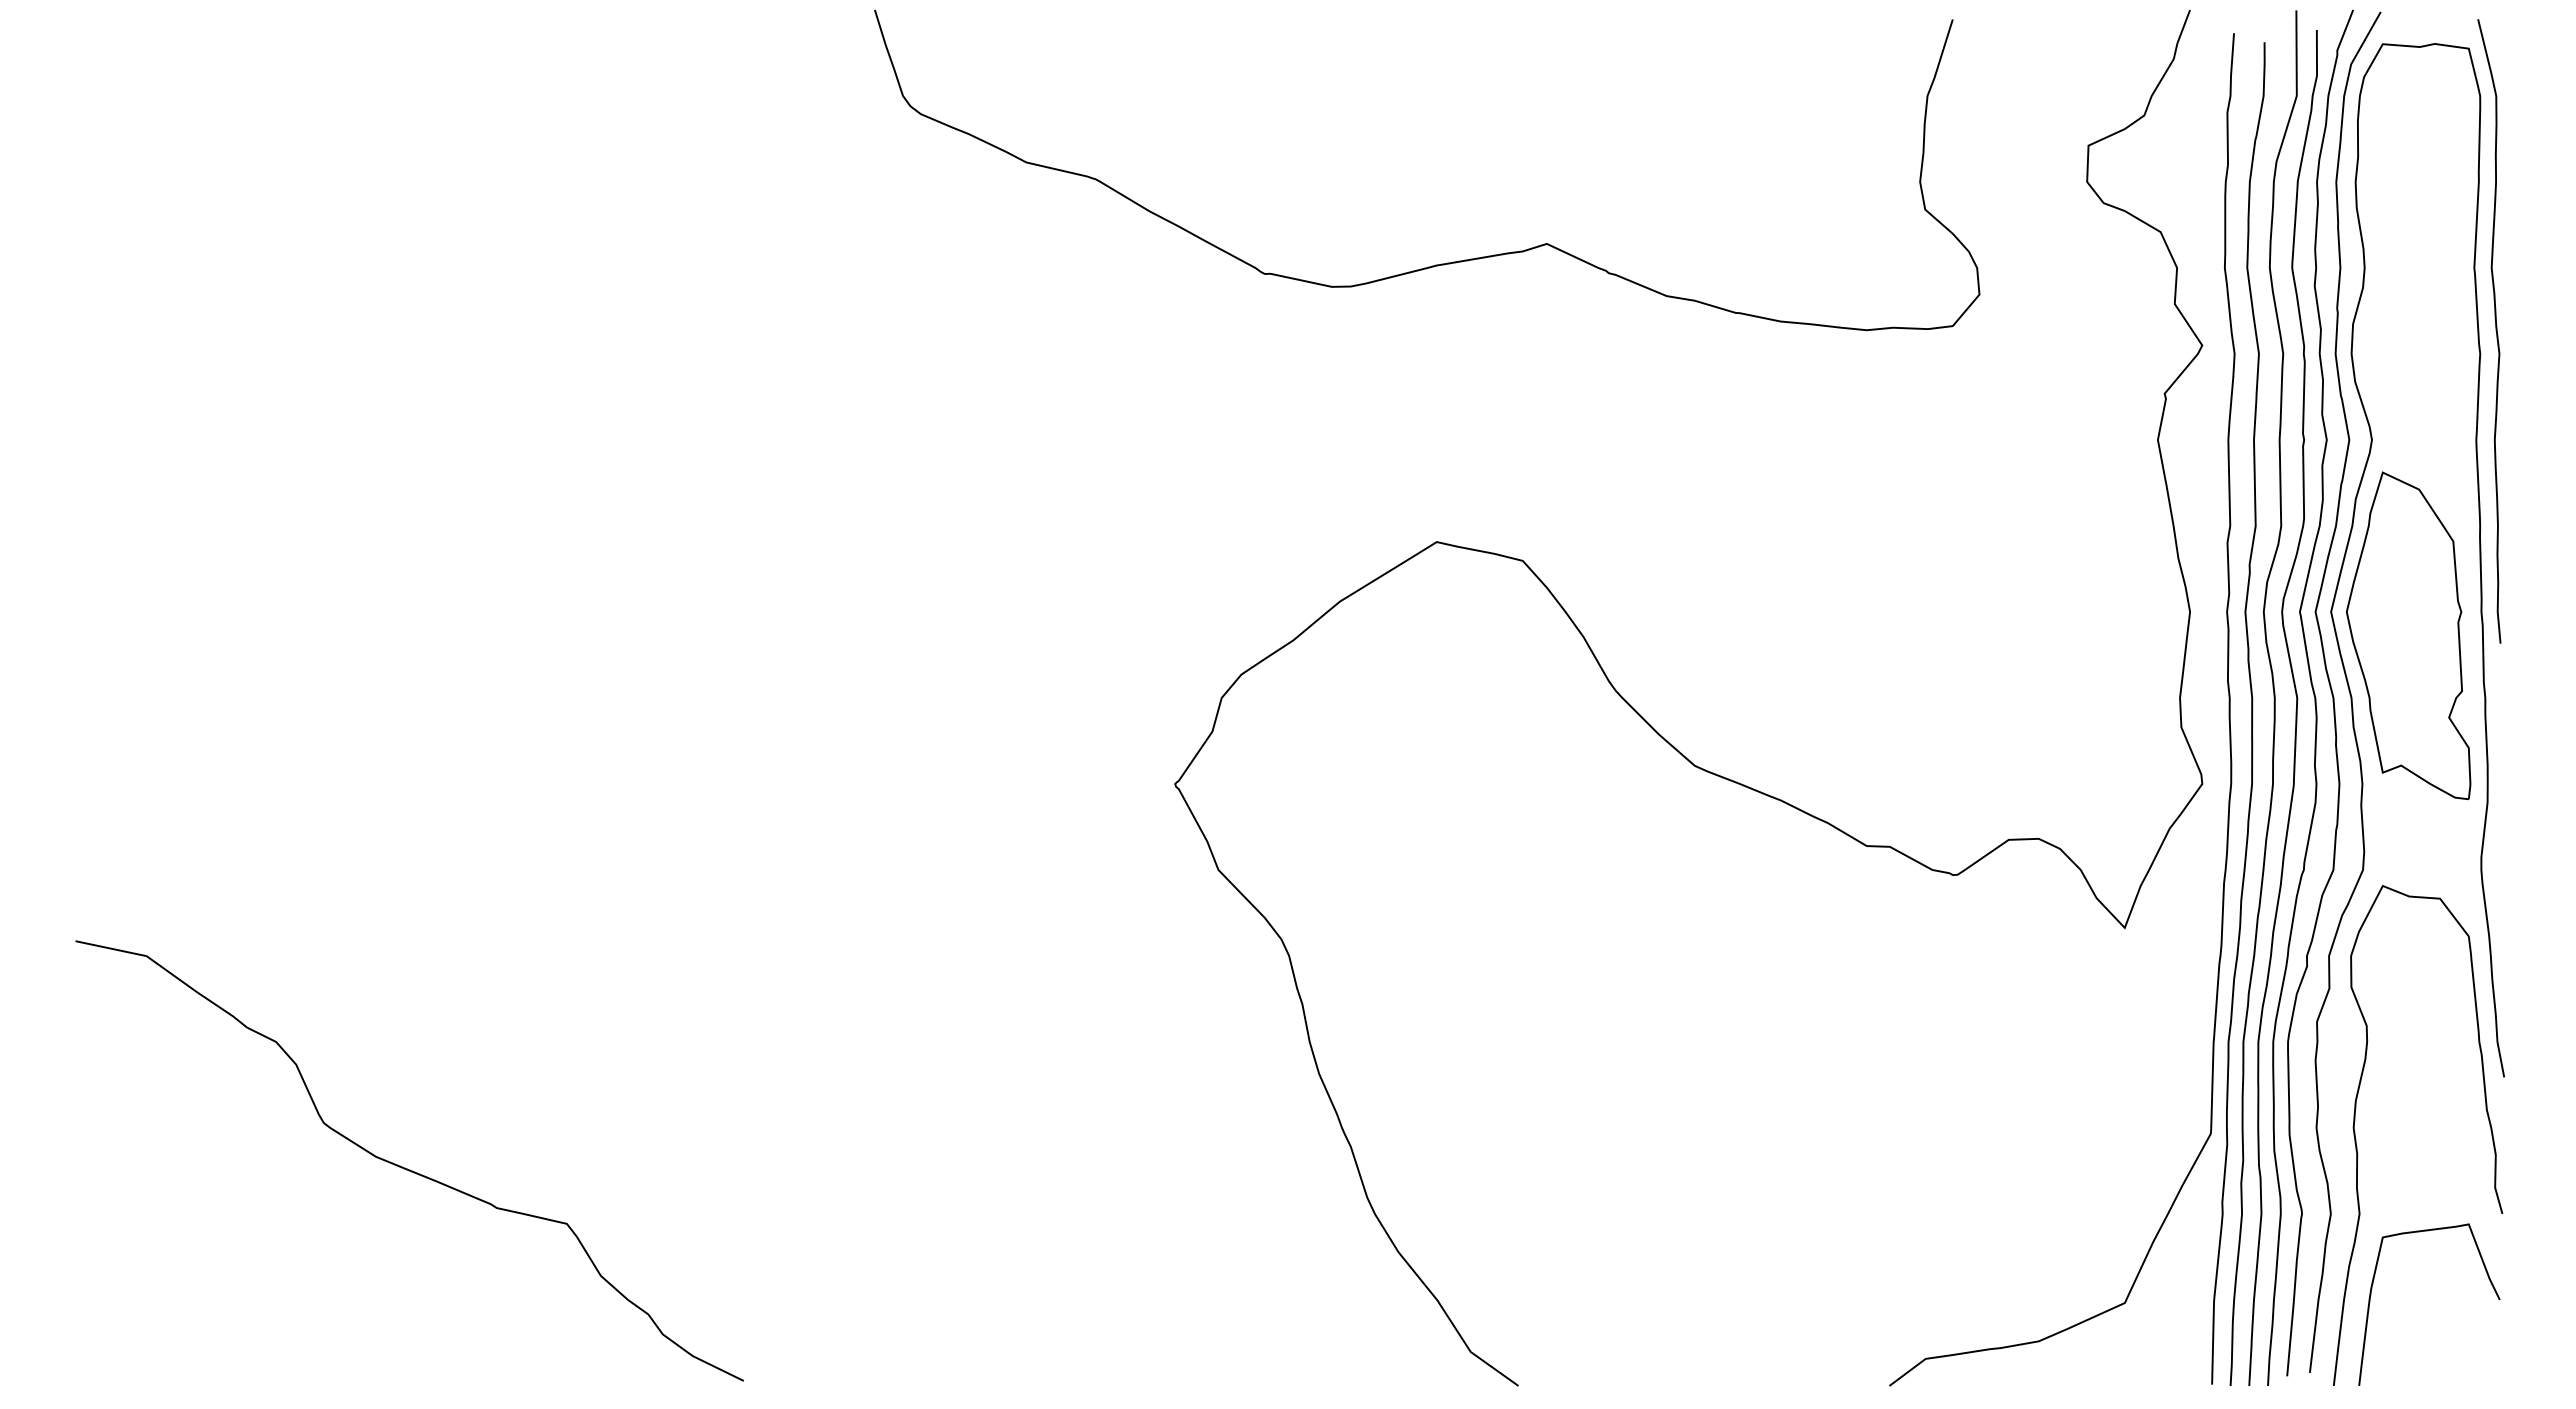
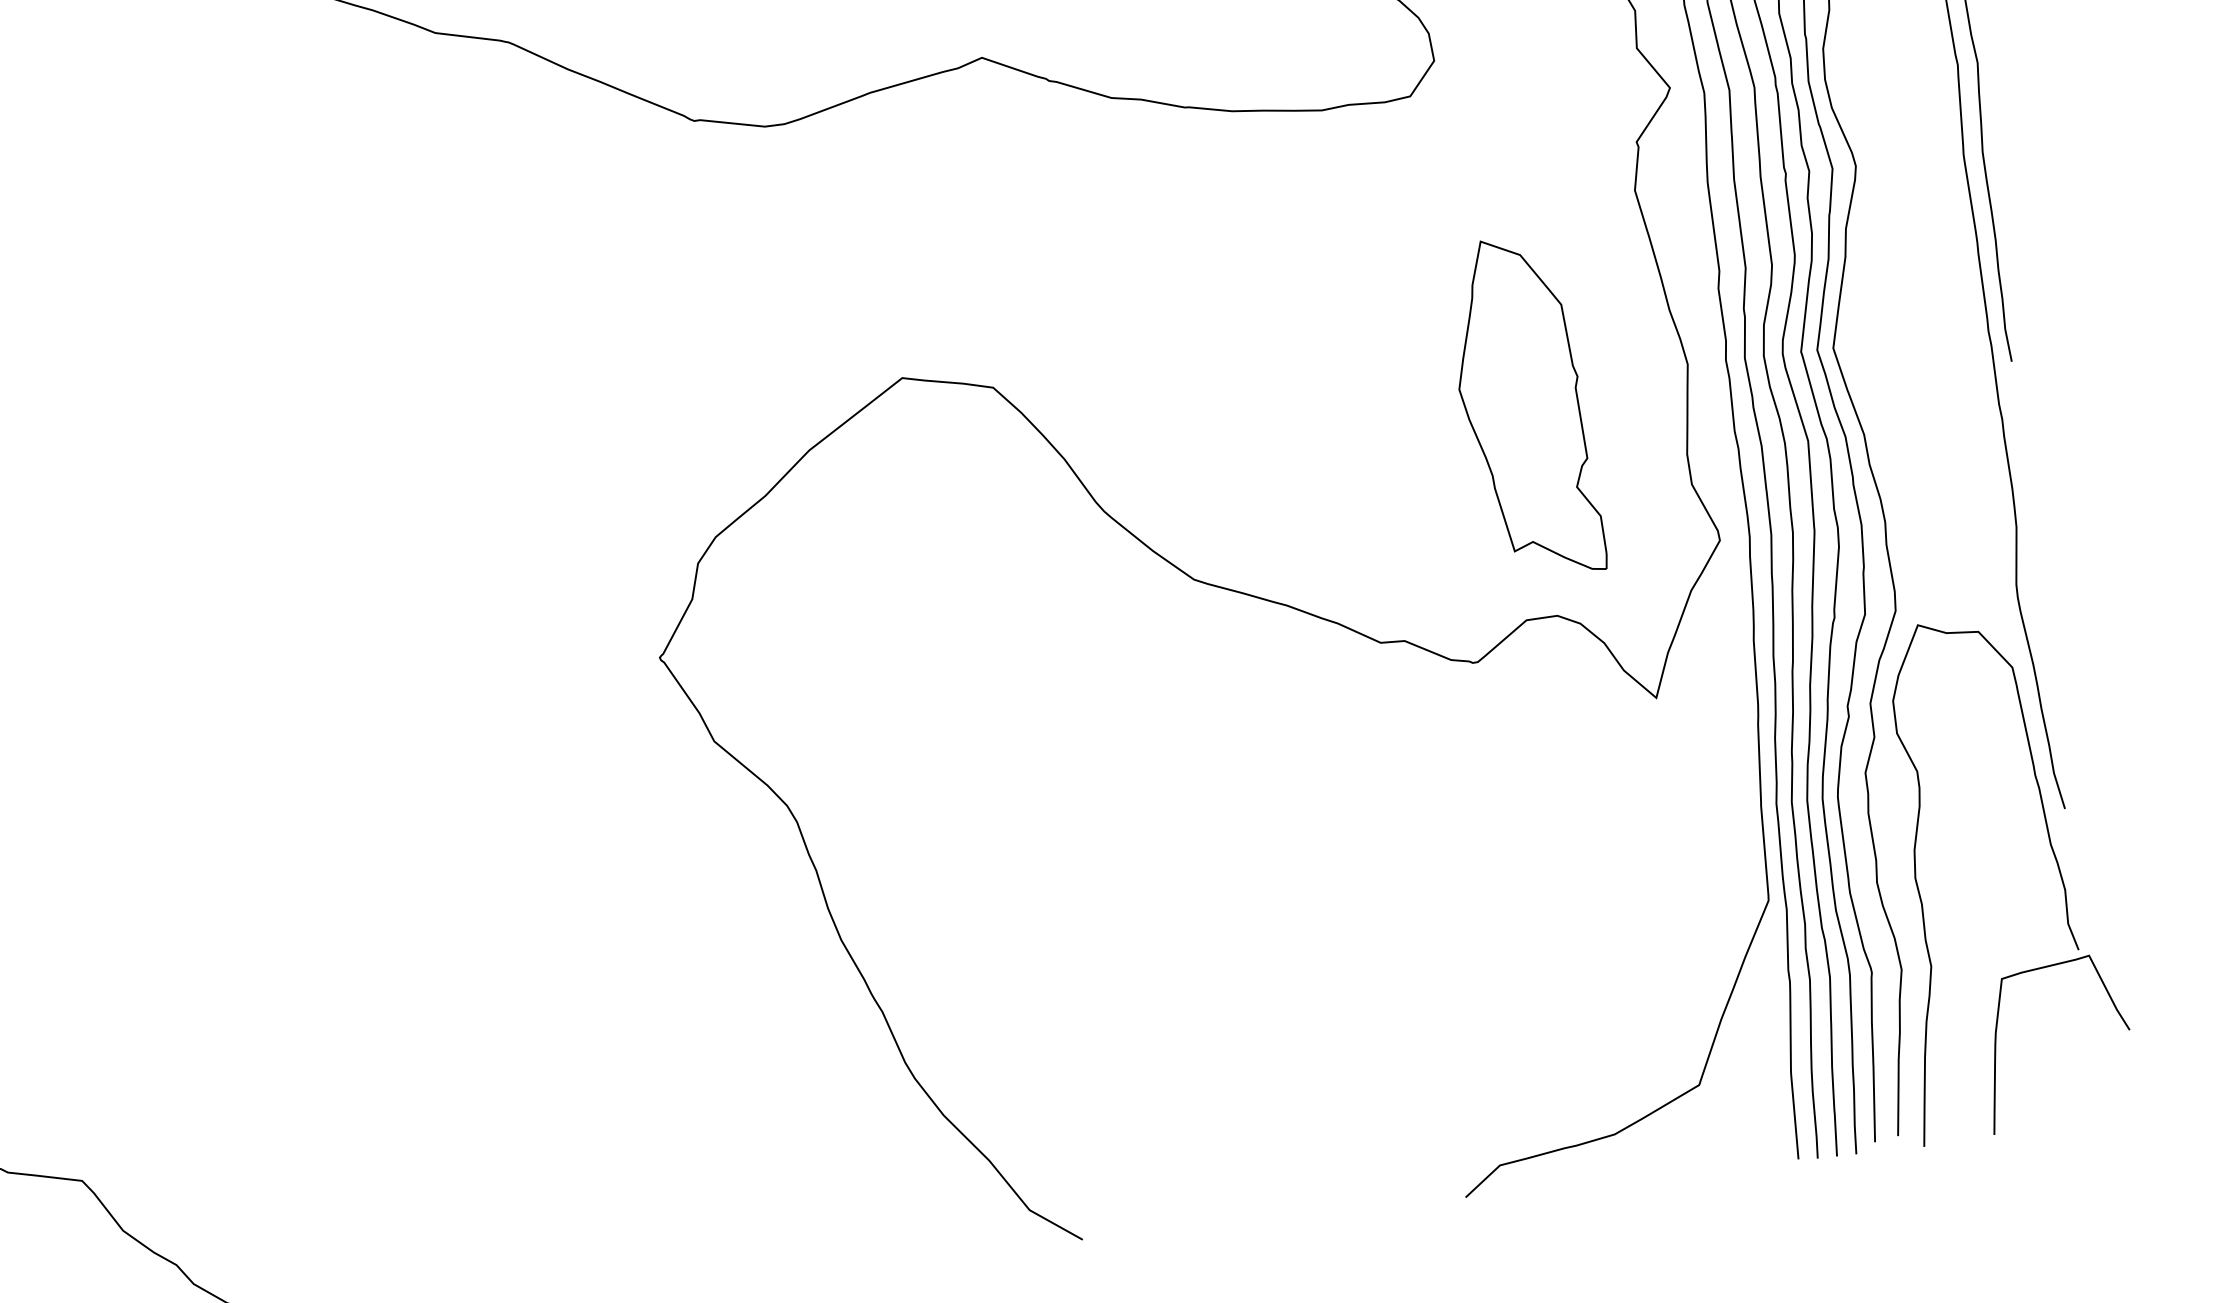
part: (2408, 635) -> (1525, 406), moved
curve: (2371, 1295) -> (1996, 1040), moved

